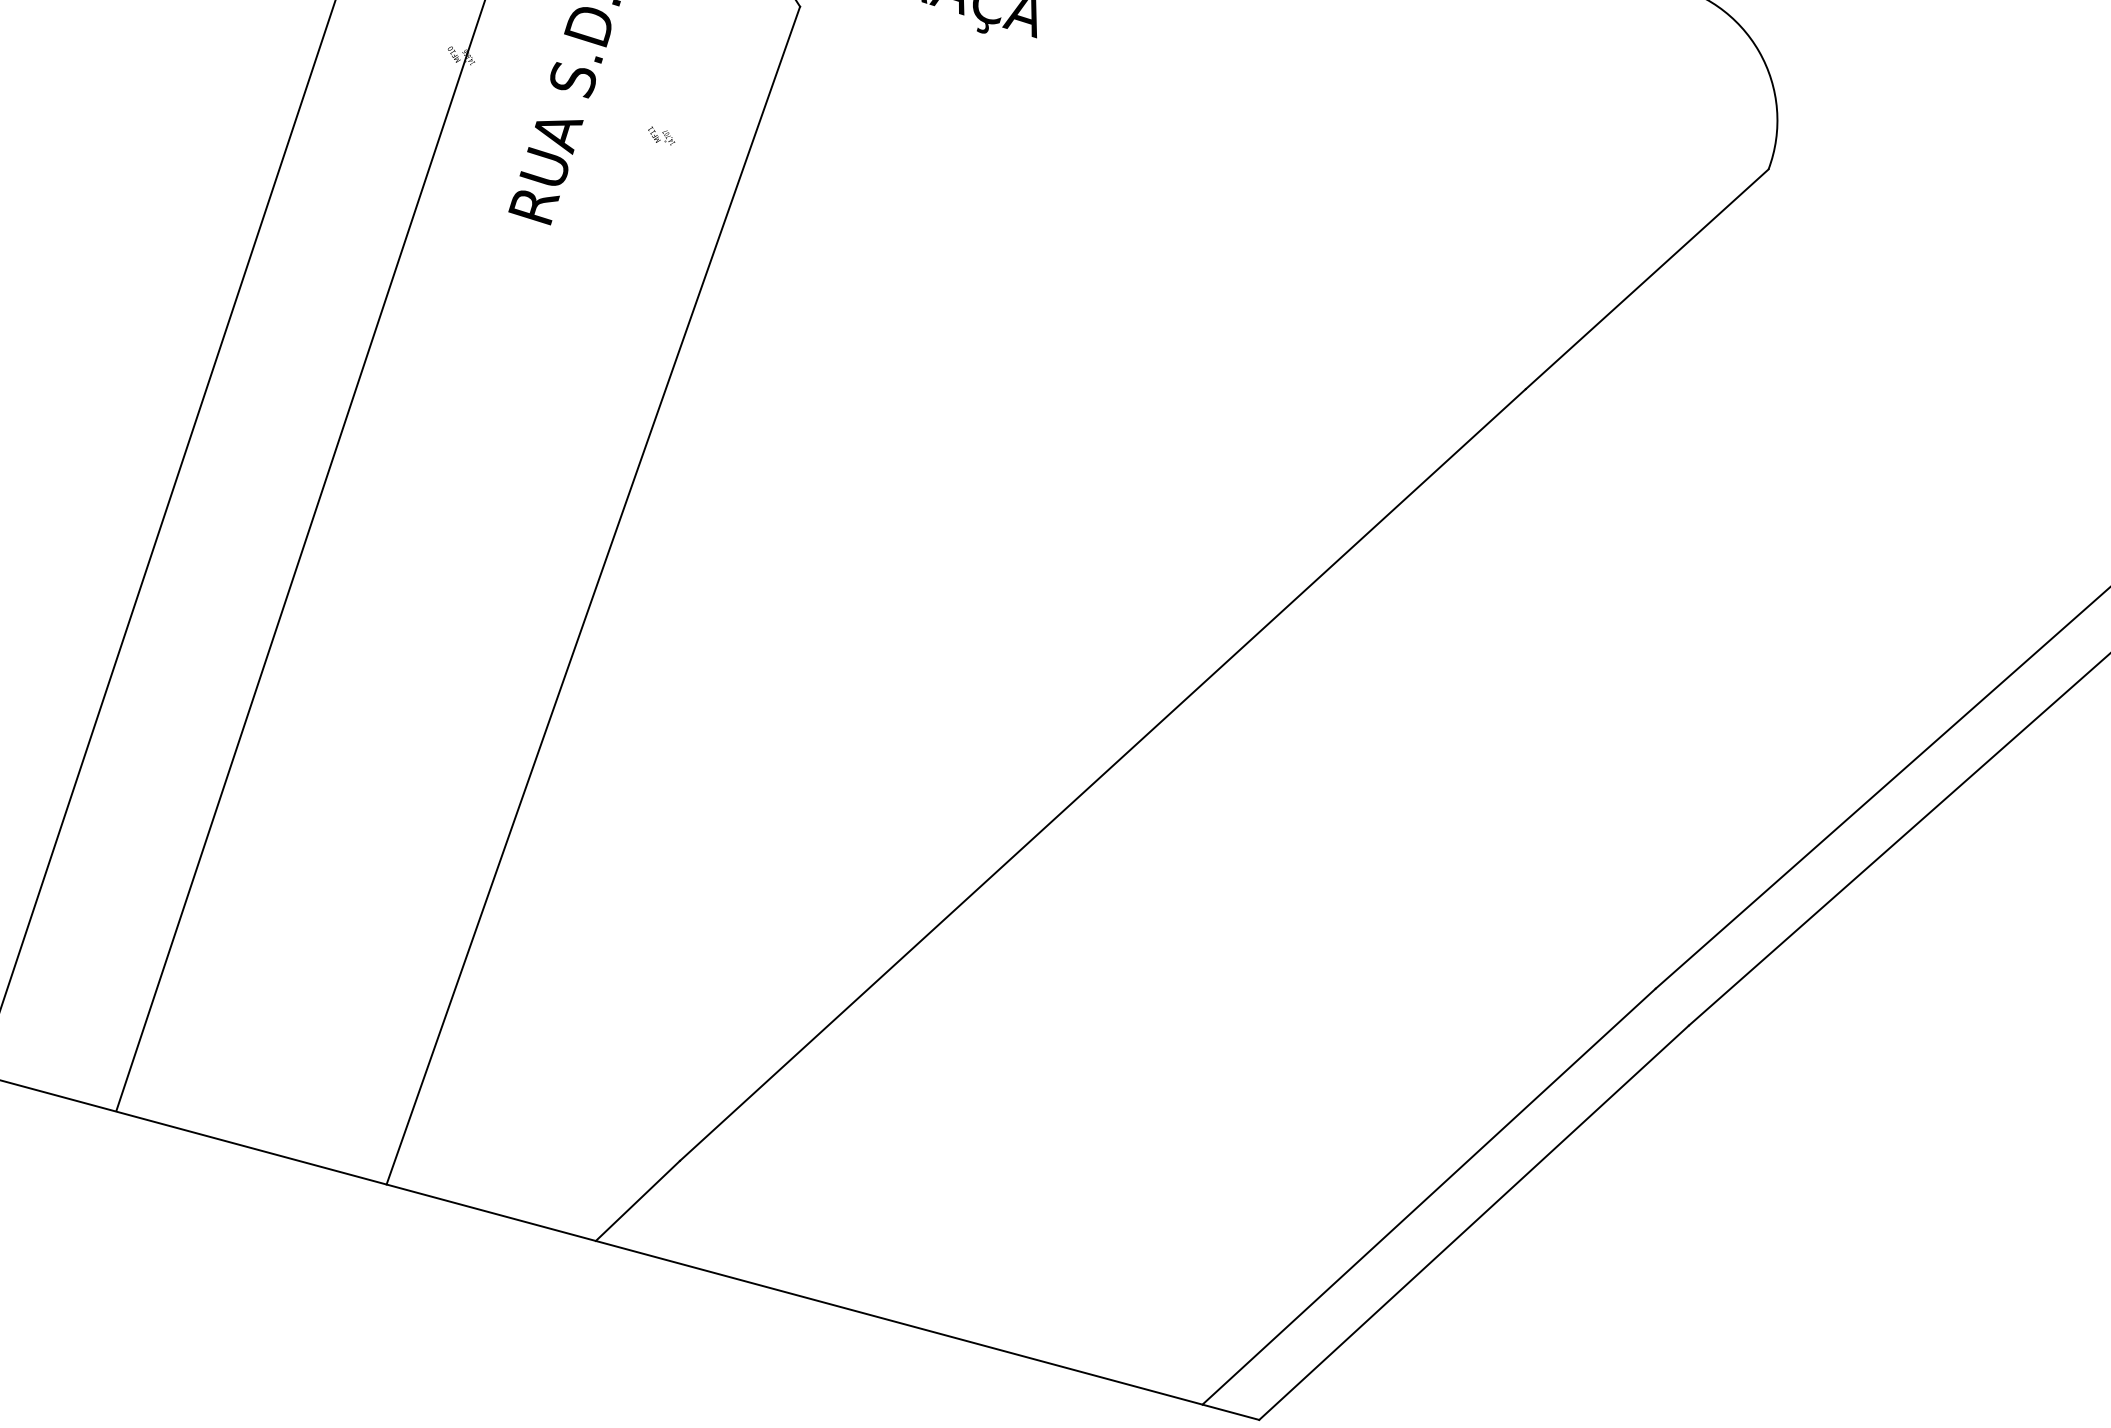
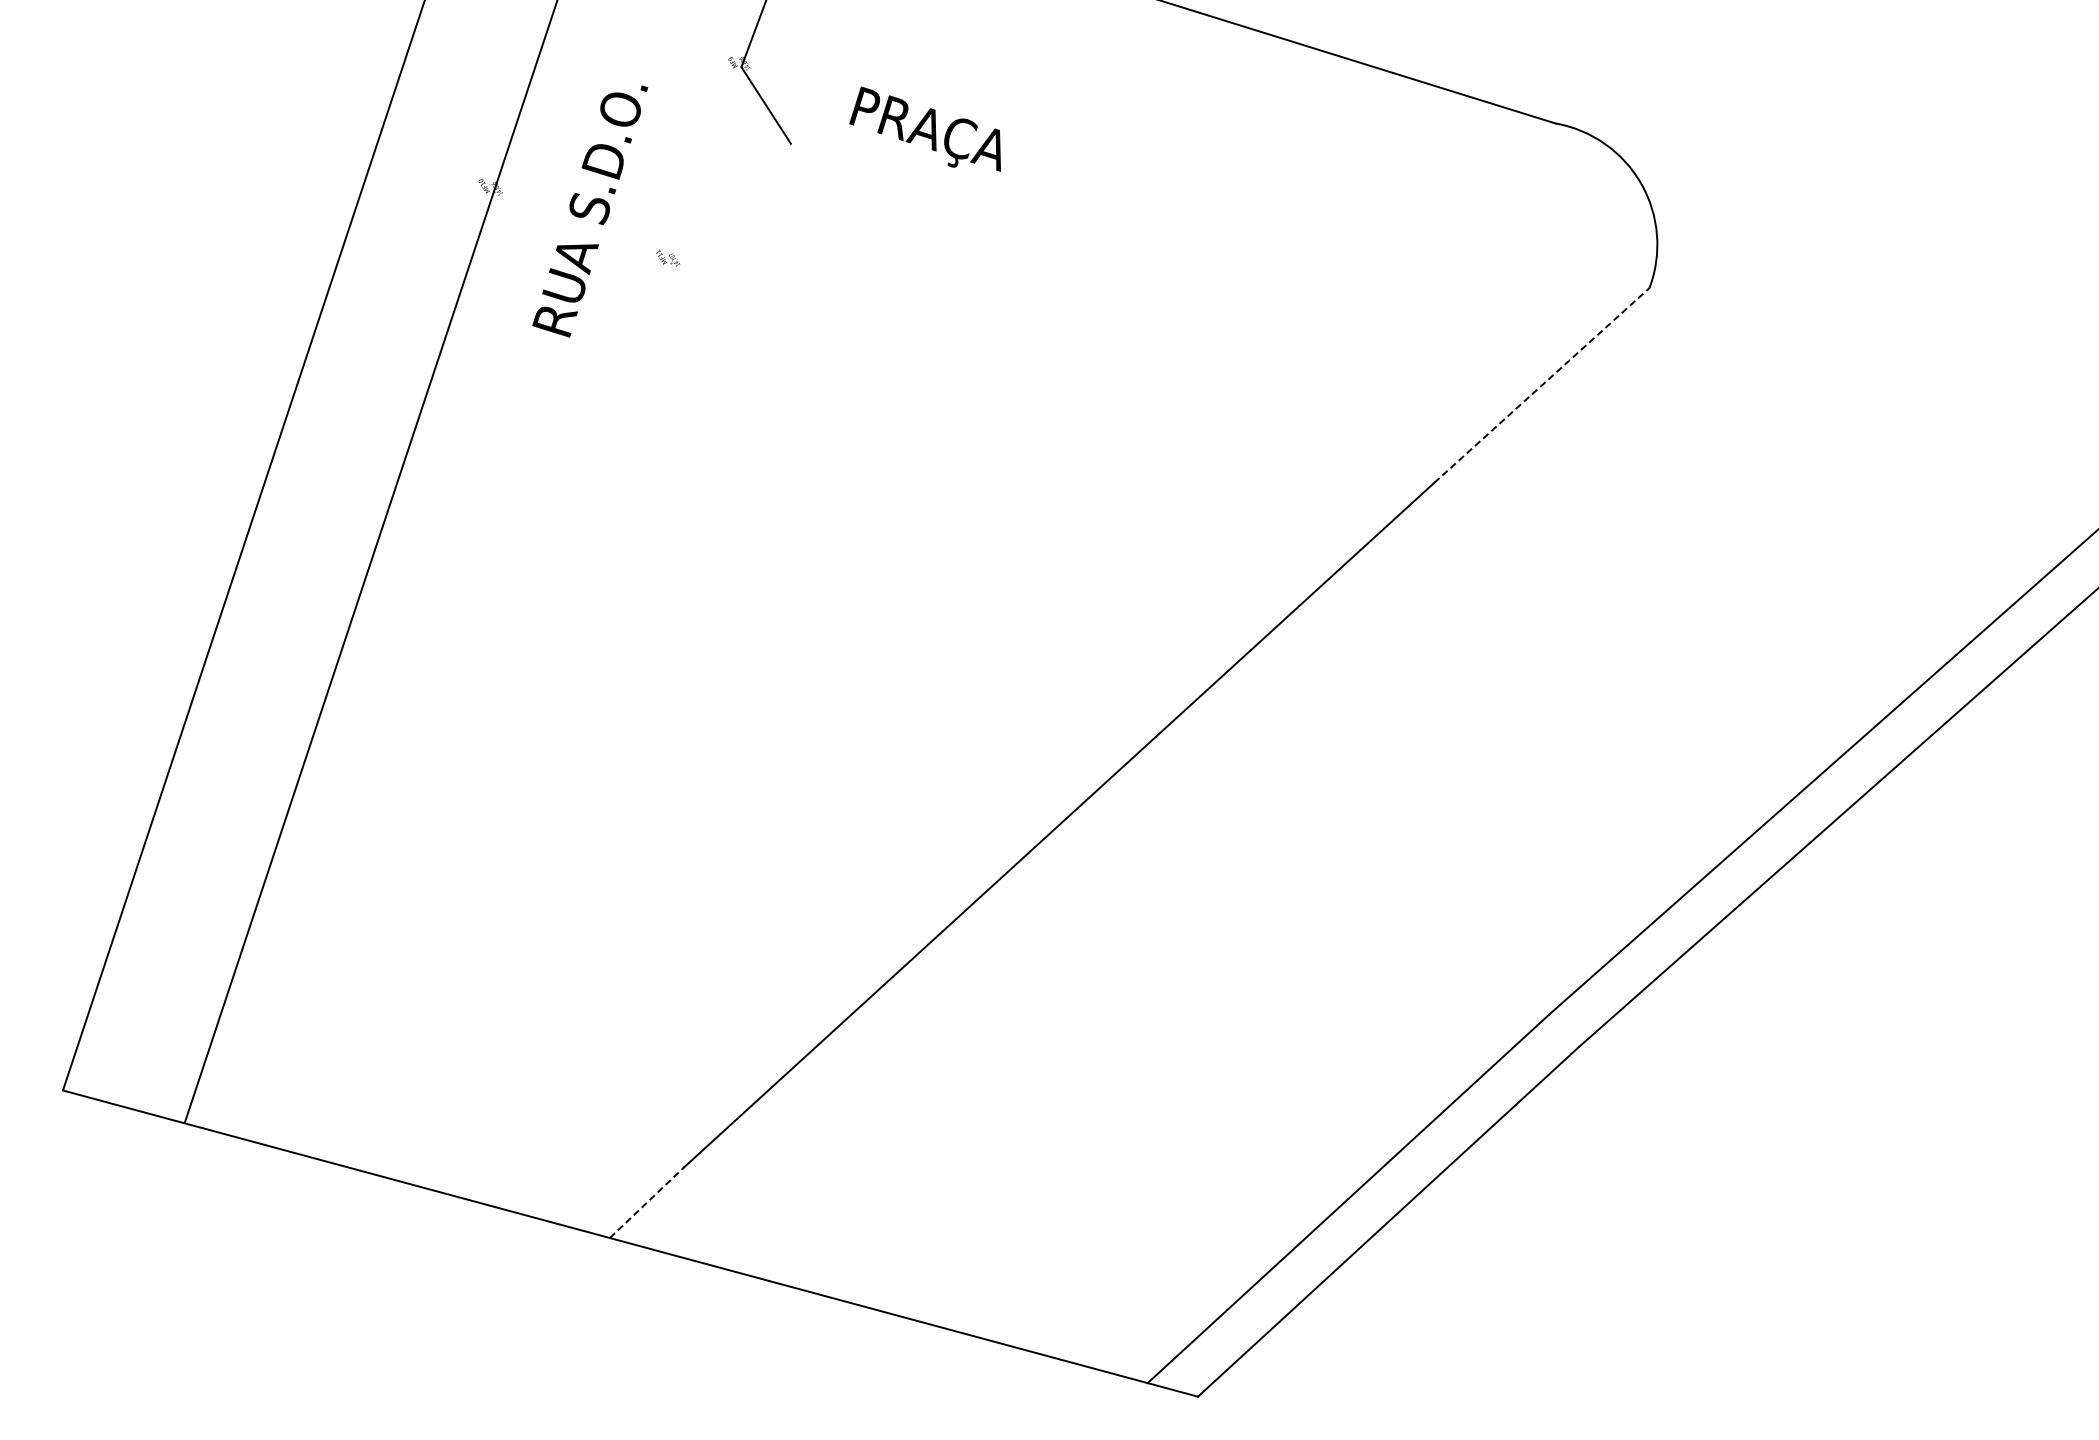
line: (1647, 279) -> (1542, 385), solid -> dashed
line: (593, 595) -> (607, 665), removed
line: (638, 1200) -> (647, 1202), solid -> dashed

